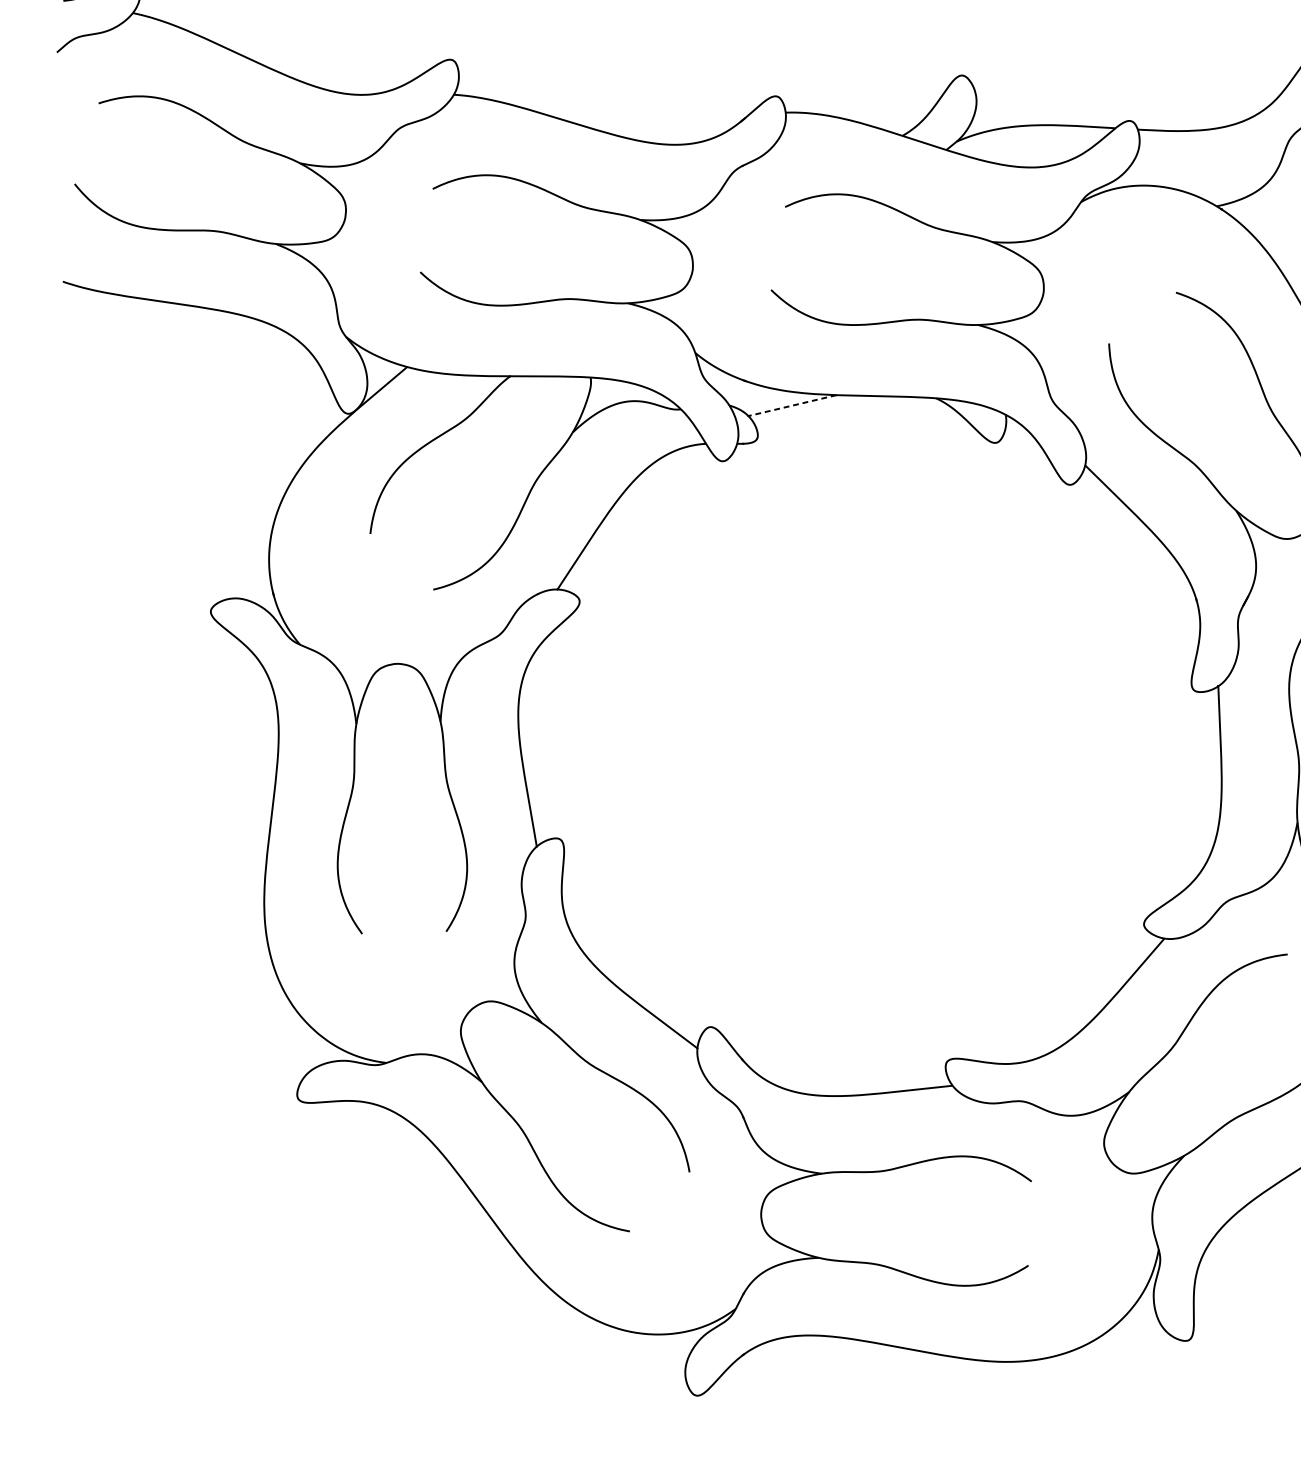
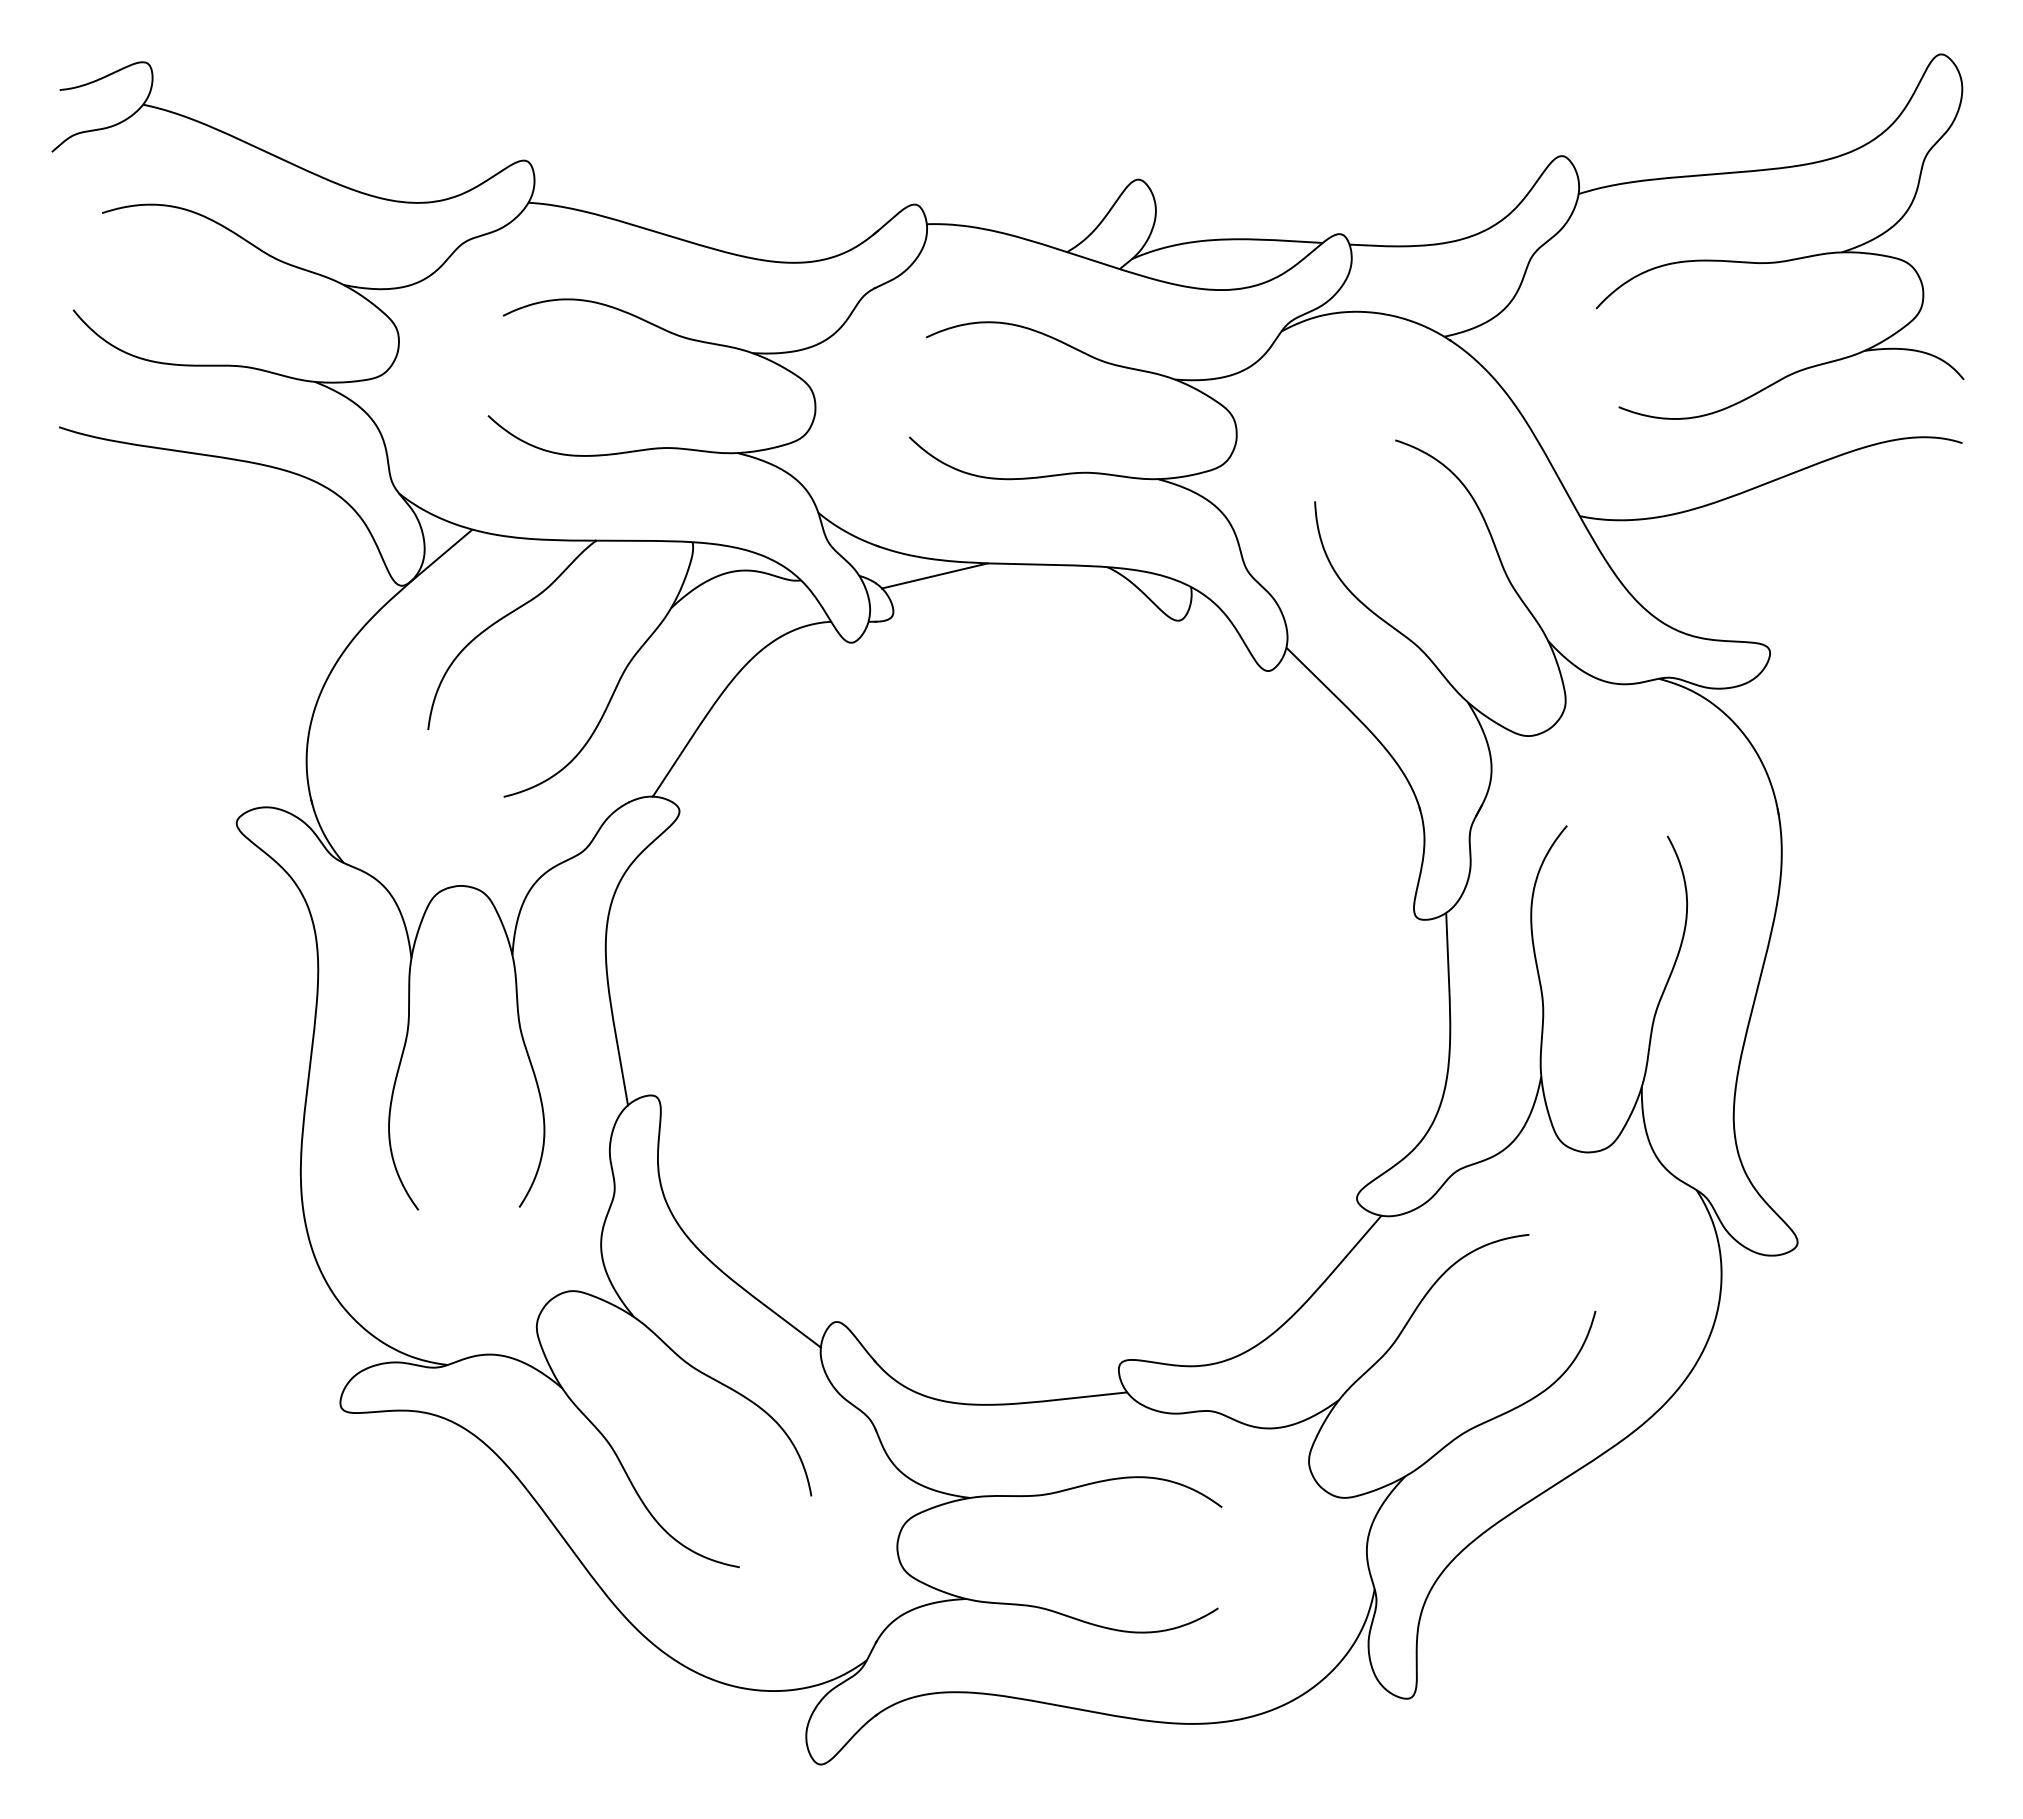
line: (792, 406) -> (934, 576), dashed -> solid

